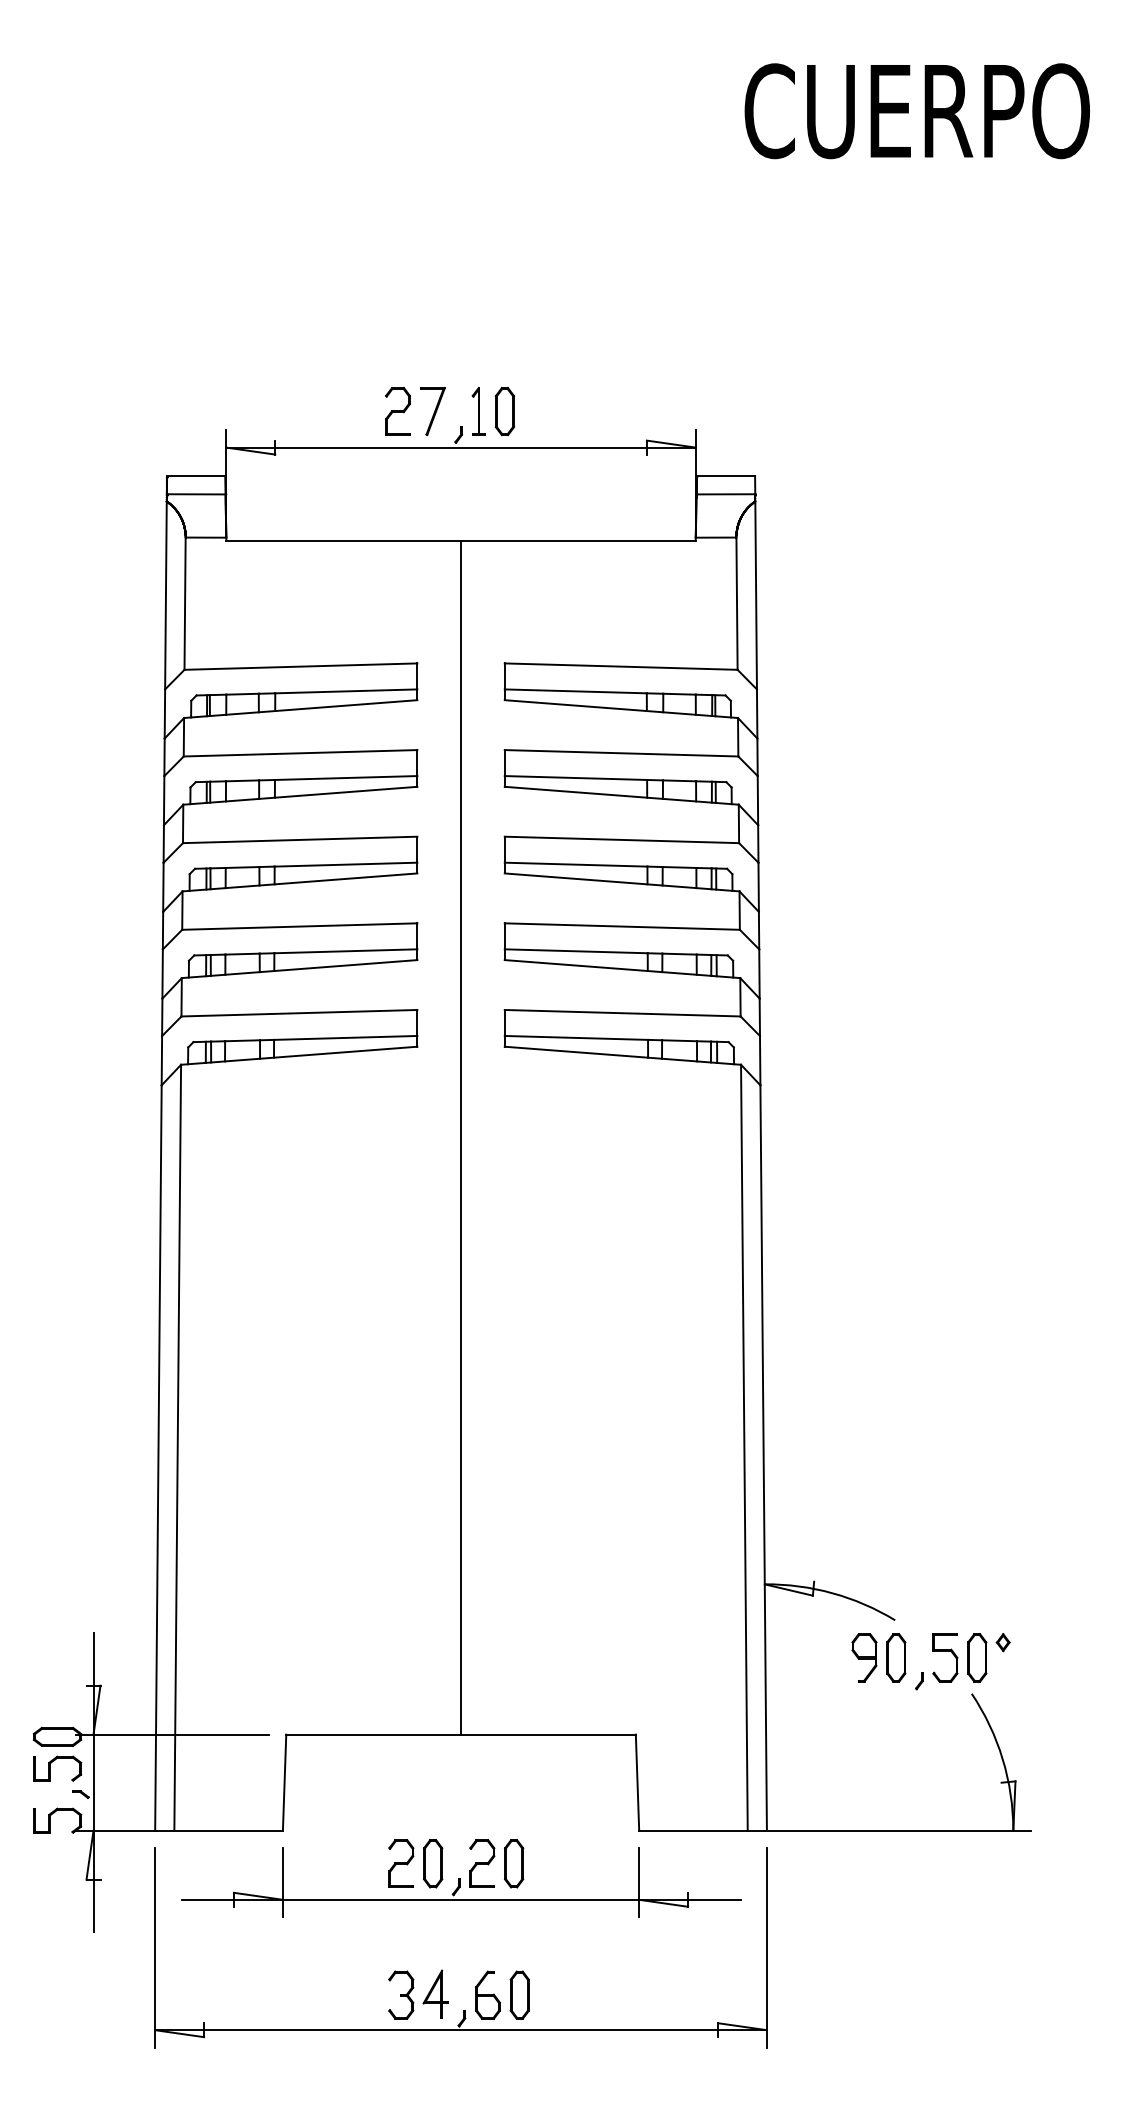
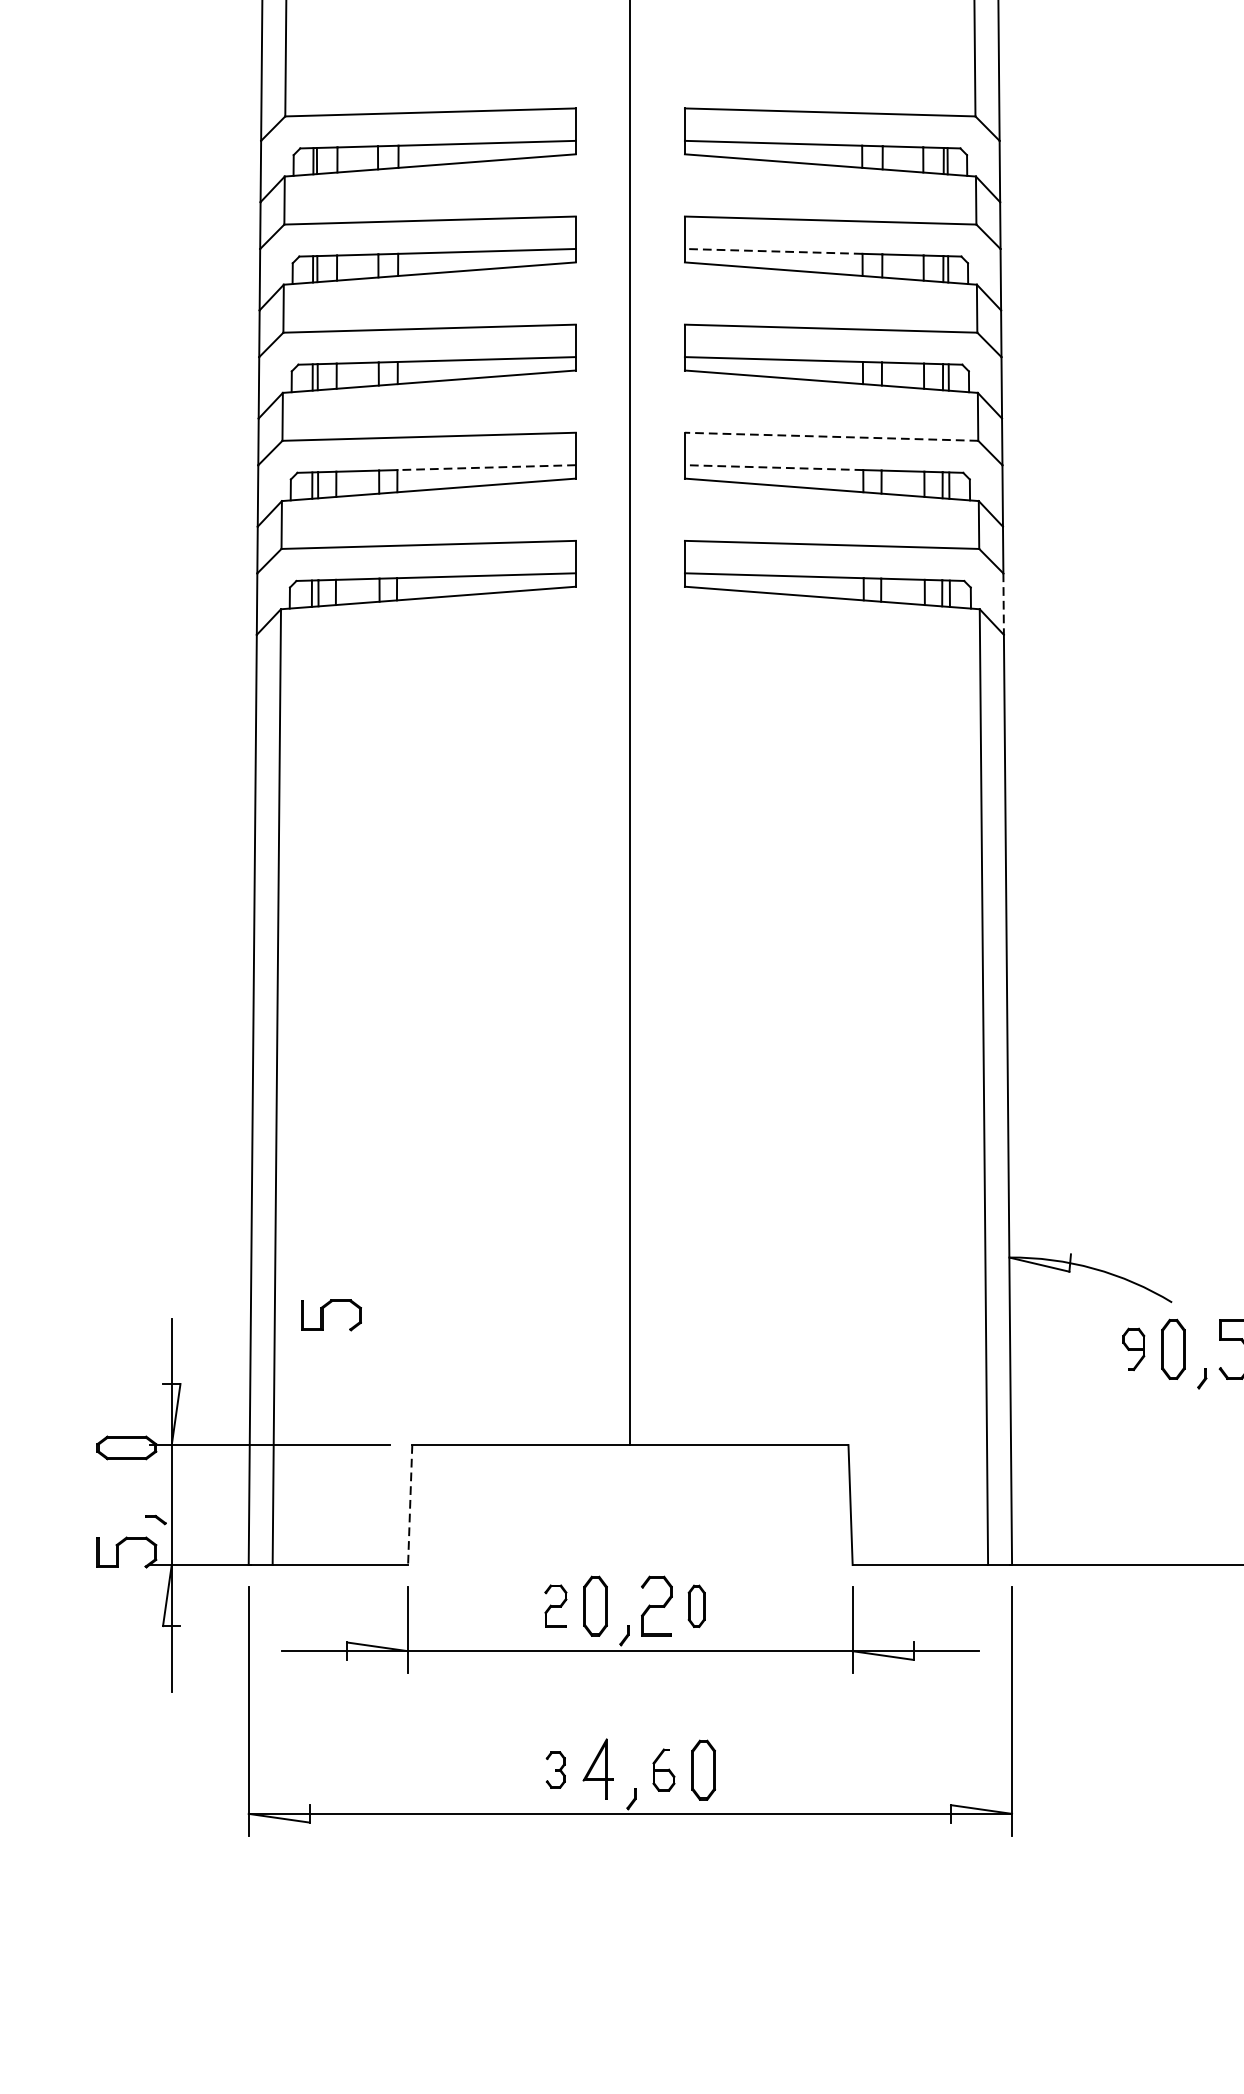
line: (575, 778) -> (773, 252), solid -> dashed
line: (622, 926) -> (831, 436), solid -> dashed
line: (345, 951) -> (486, 467), solid -> dashed
line: (576, 951) -> (774, 467), solid -> dashed
line: (760, 1060) -> (1004, 603), solid -> dashed
part: (864, 1657) -> (1133, 1348), size x0.7
part: (50, 1768) -> (322, 1315), moved
line: (284, 1783) -> (410, 1506), solid -> dashed
part: (401, 1863) -> (556, 1605), size x0.7
part: (514, 1863) -> (697, 1605), size x0.7
part: (401, 1994) -> (556, 1769), size x0.6
part: (487, 1994) -> (663, 1769), size x0.7

